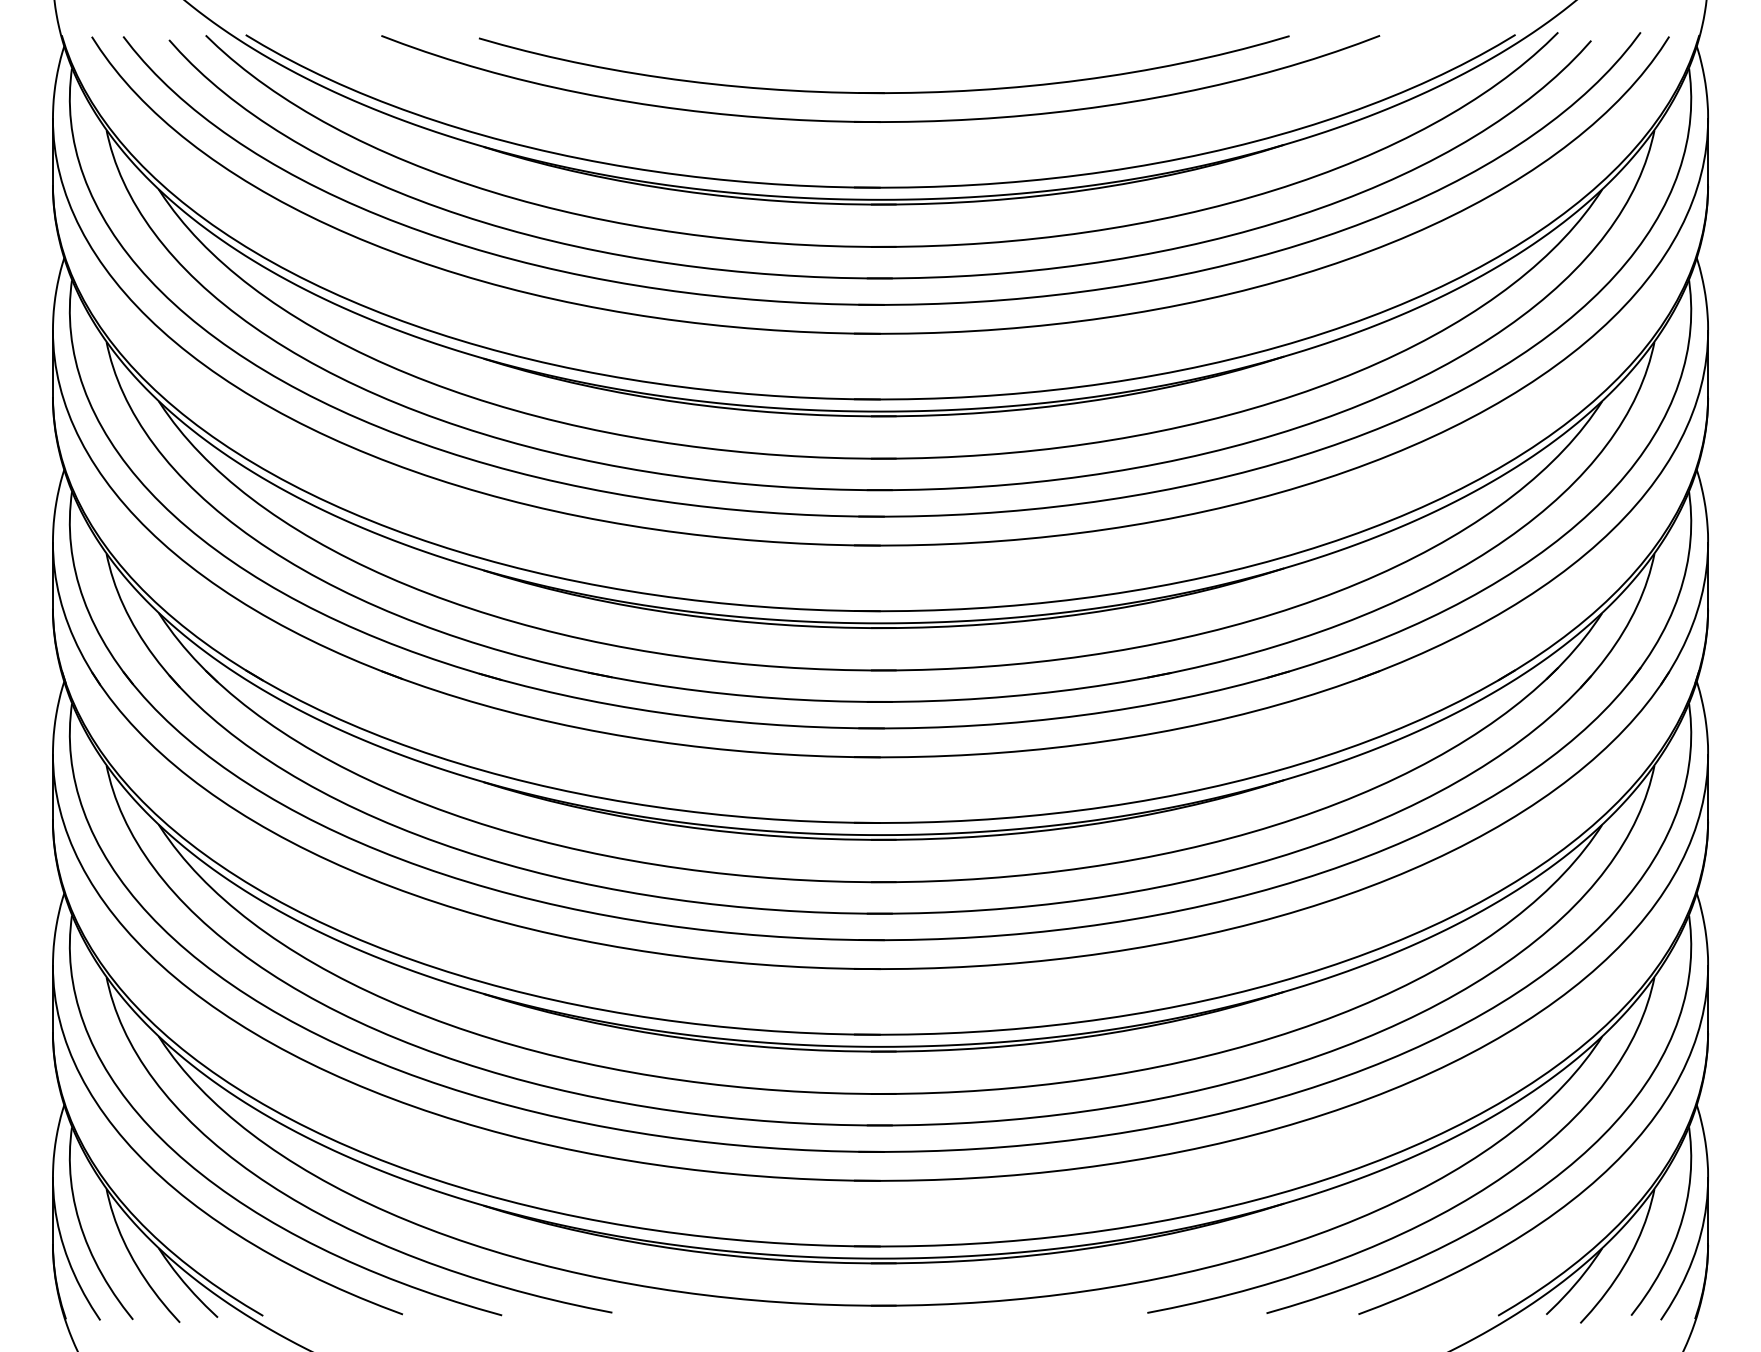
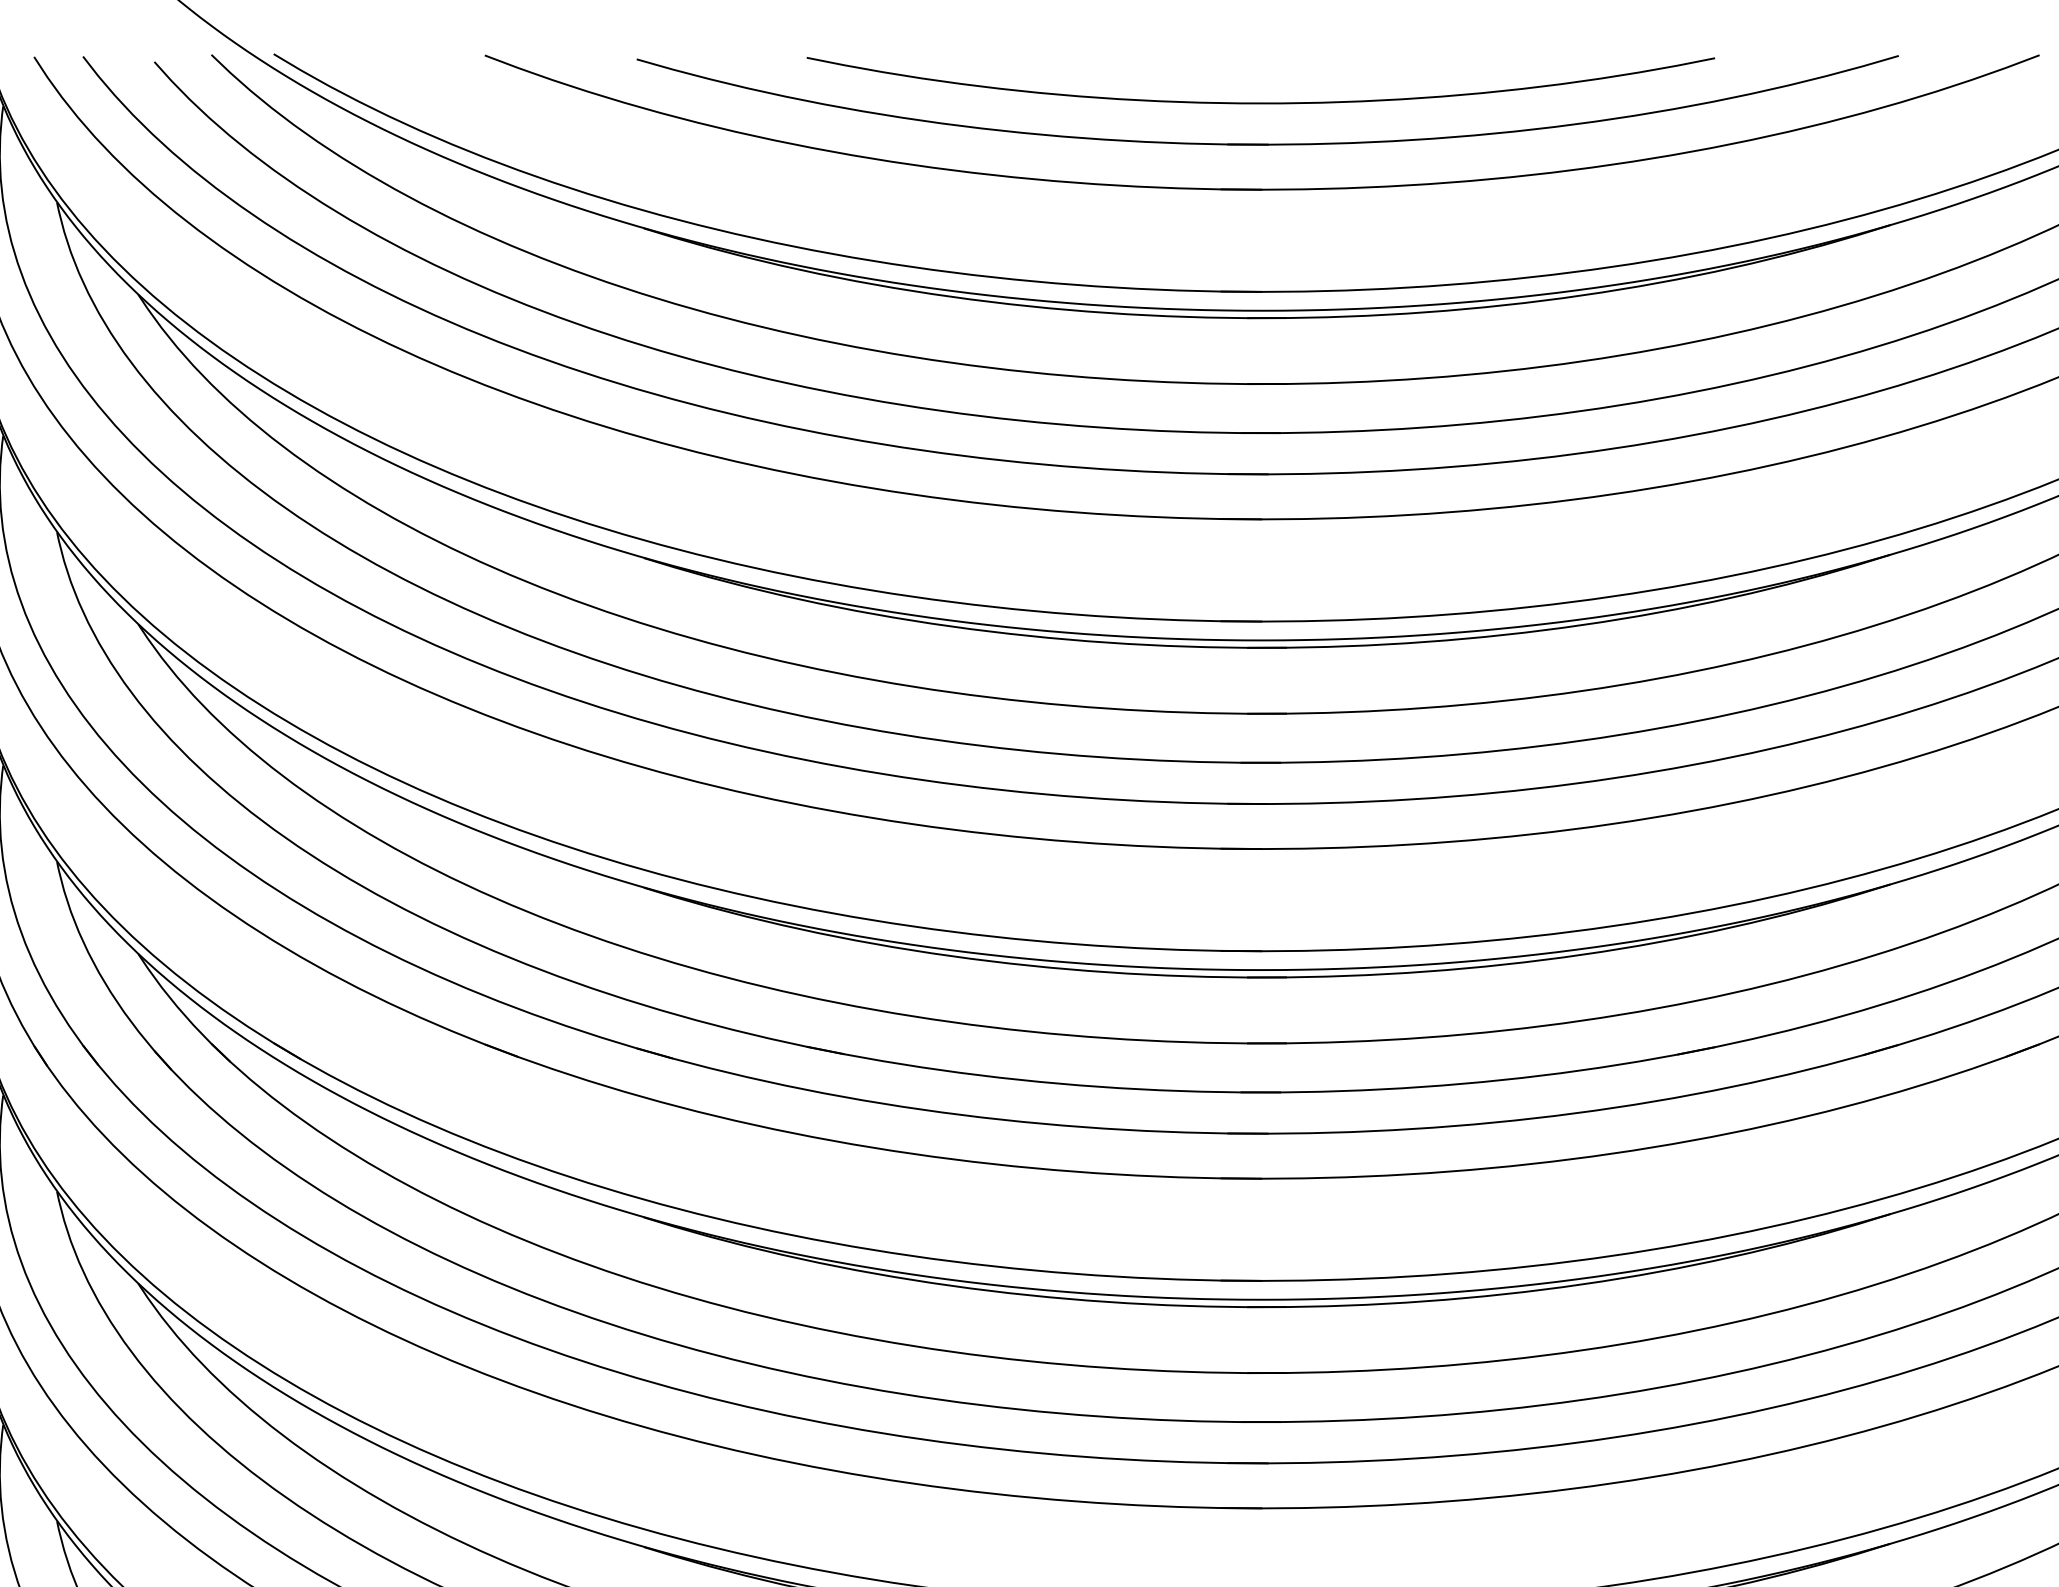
curve: (879, 65) -> (1260, 101), added

